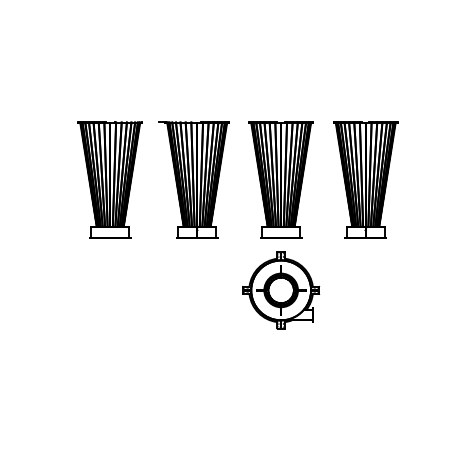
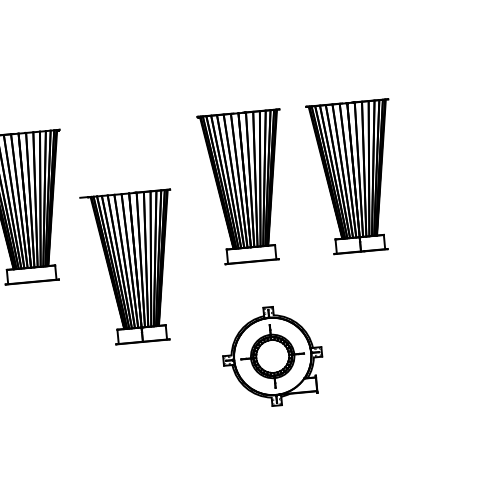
part: (193, 179) -> (131, 267), moved
part: (281, 290) -> (273, 356), moved

